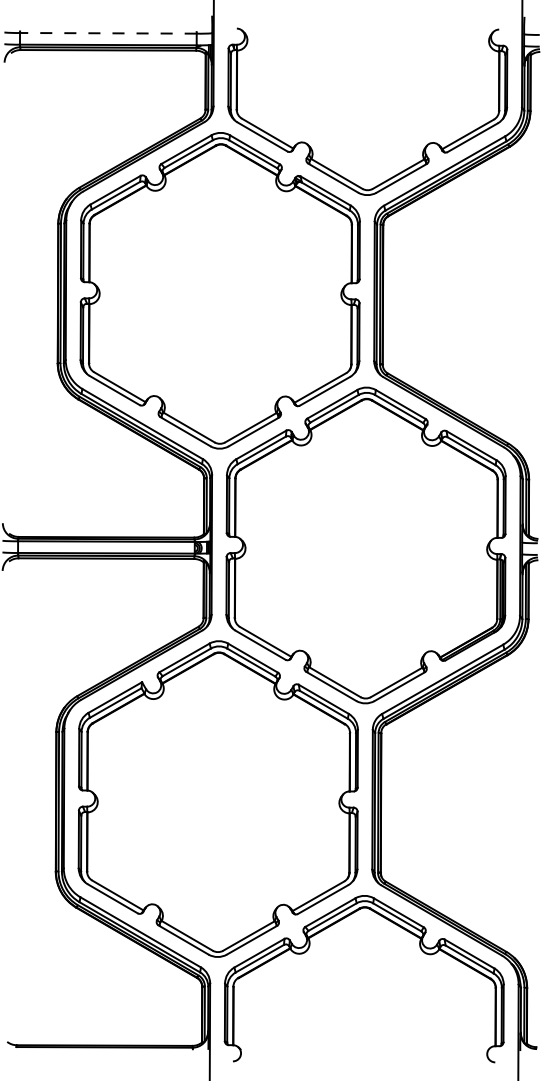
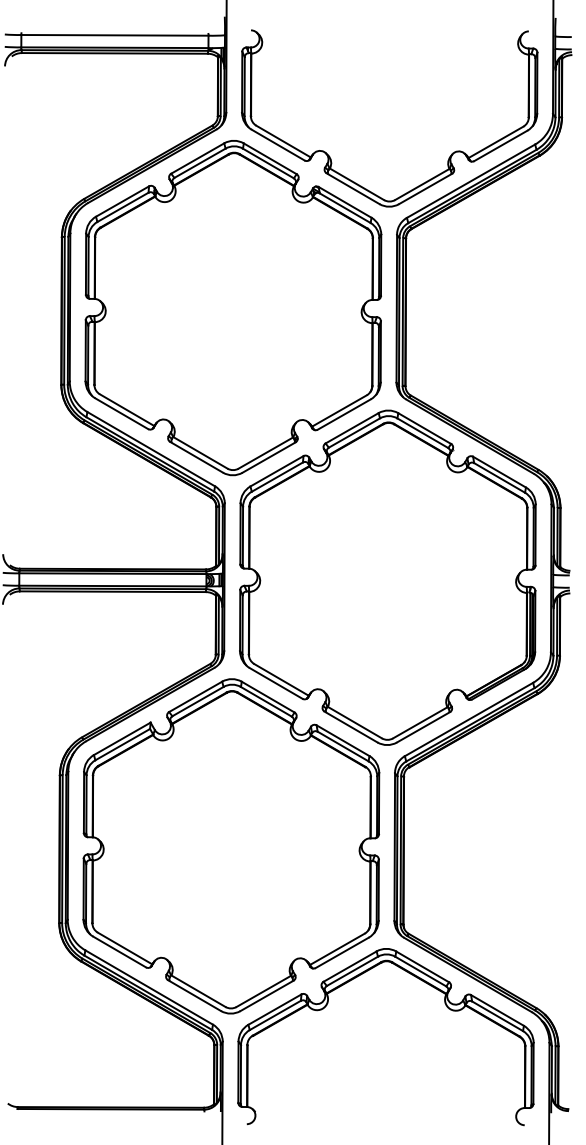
line: (107, 33) -> (114, 35), dashed -> solid

